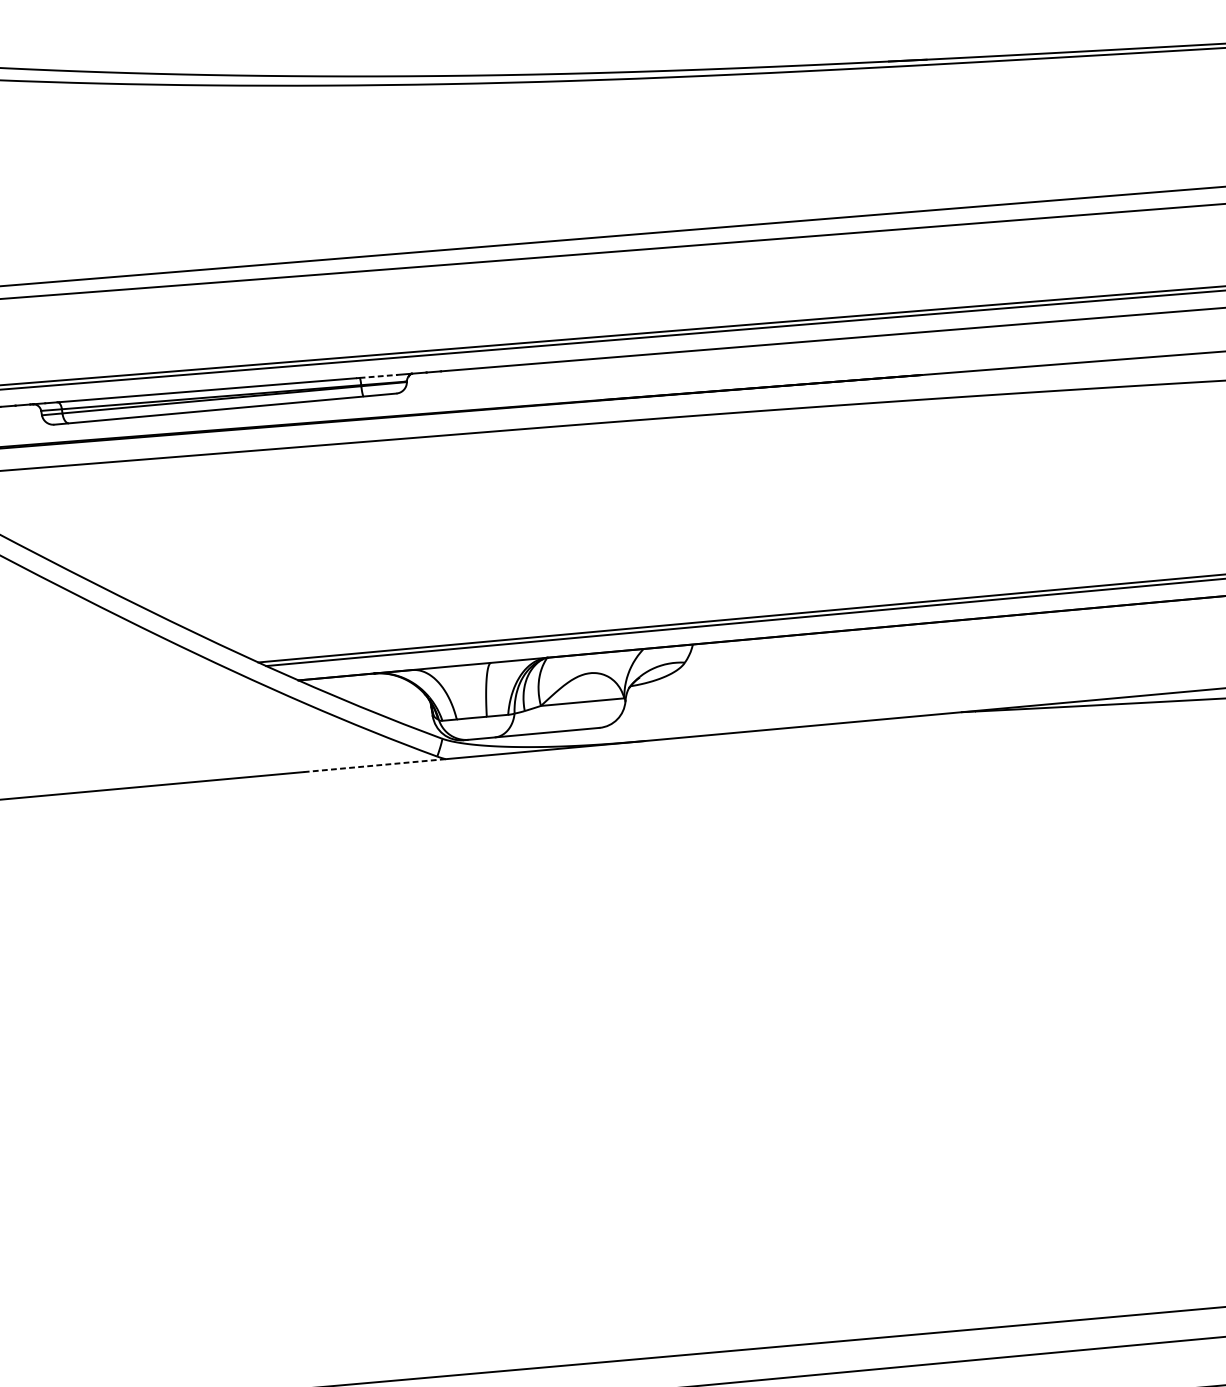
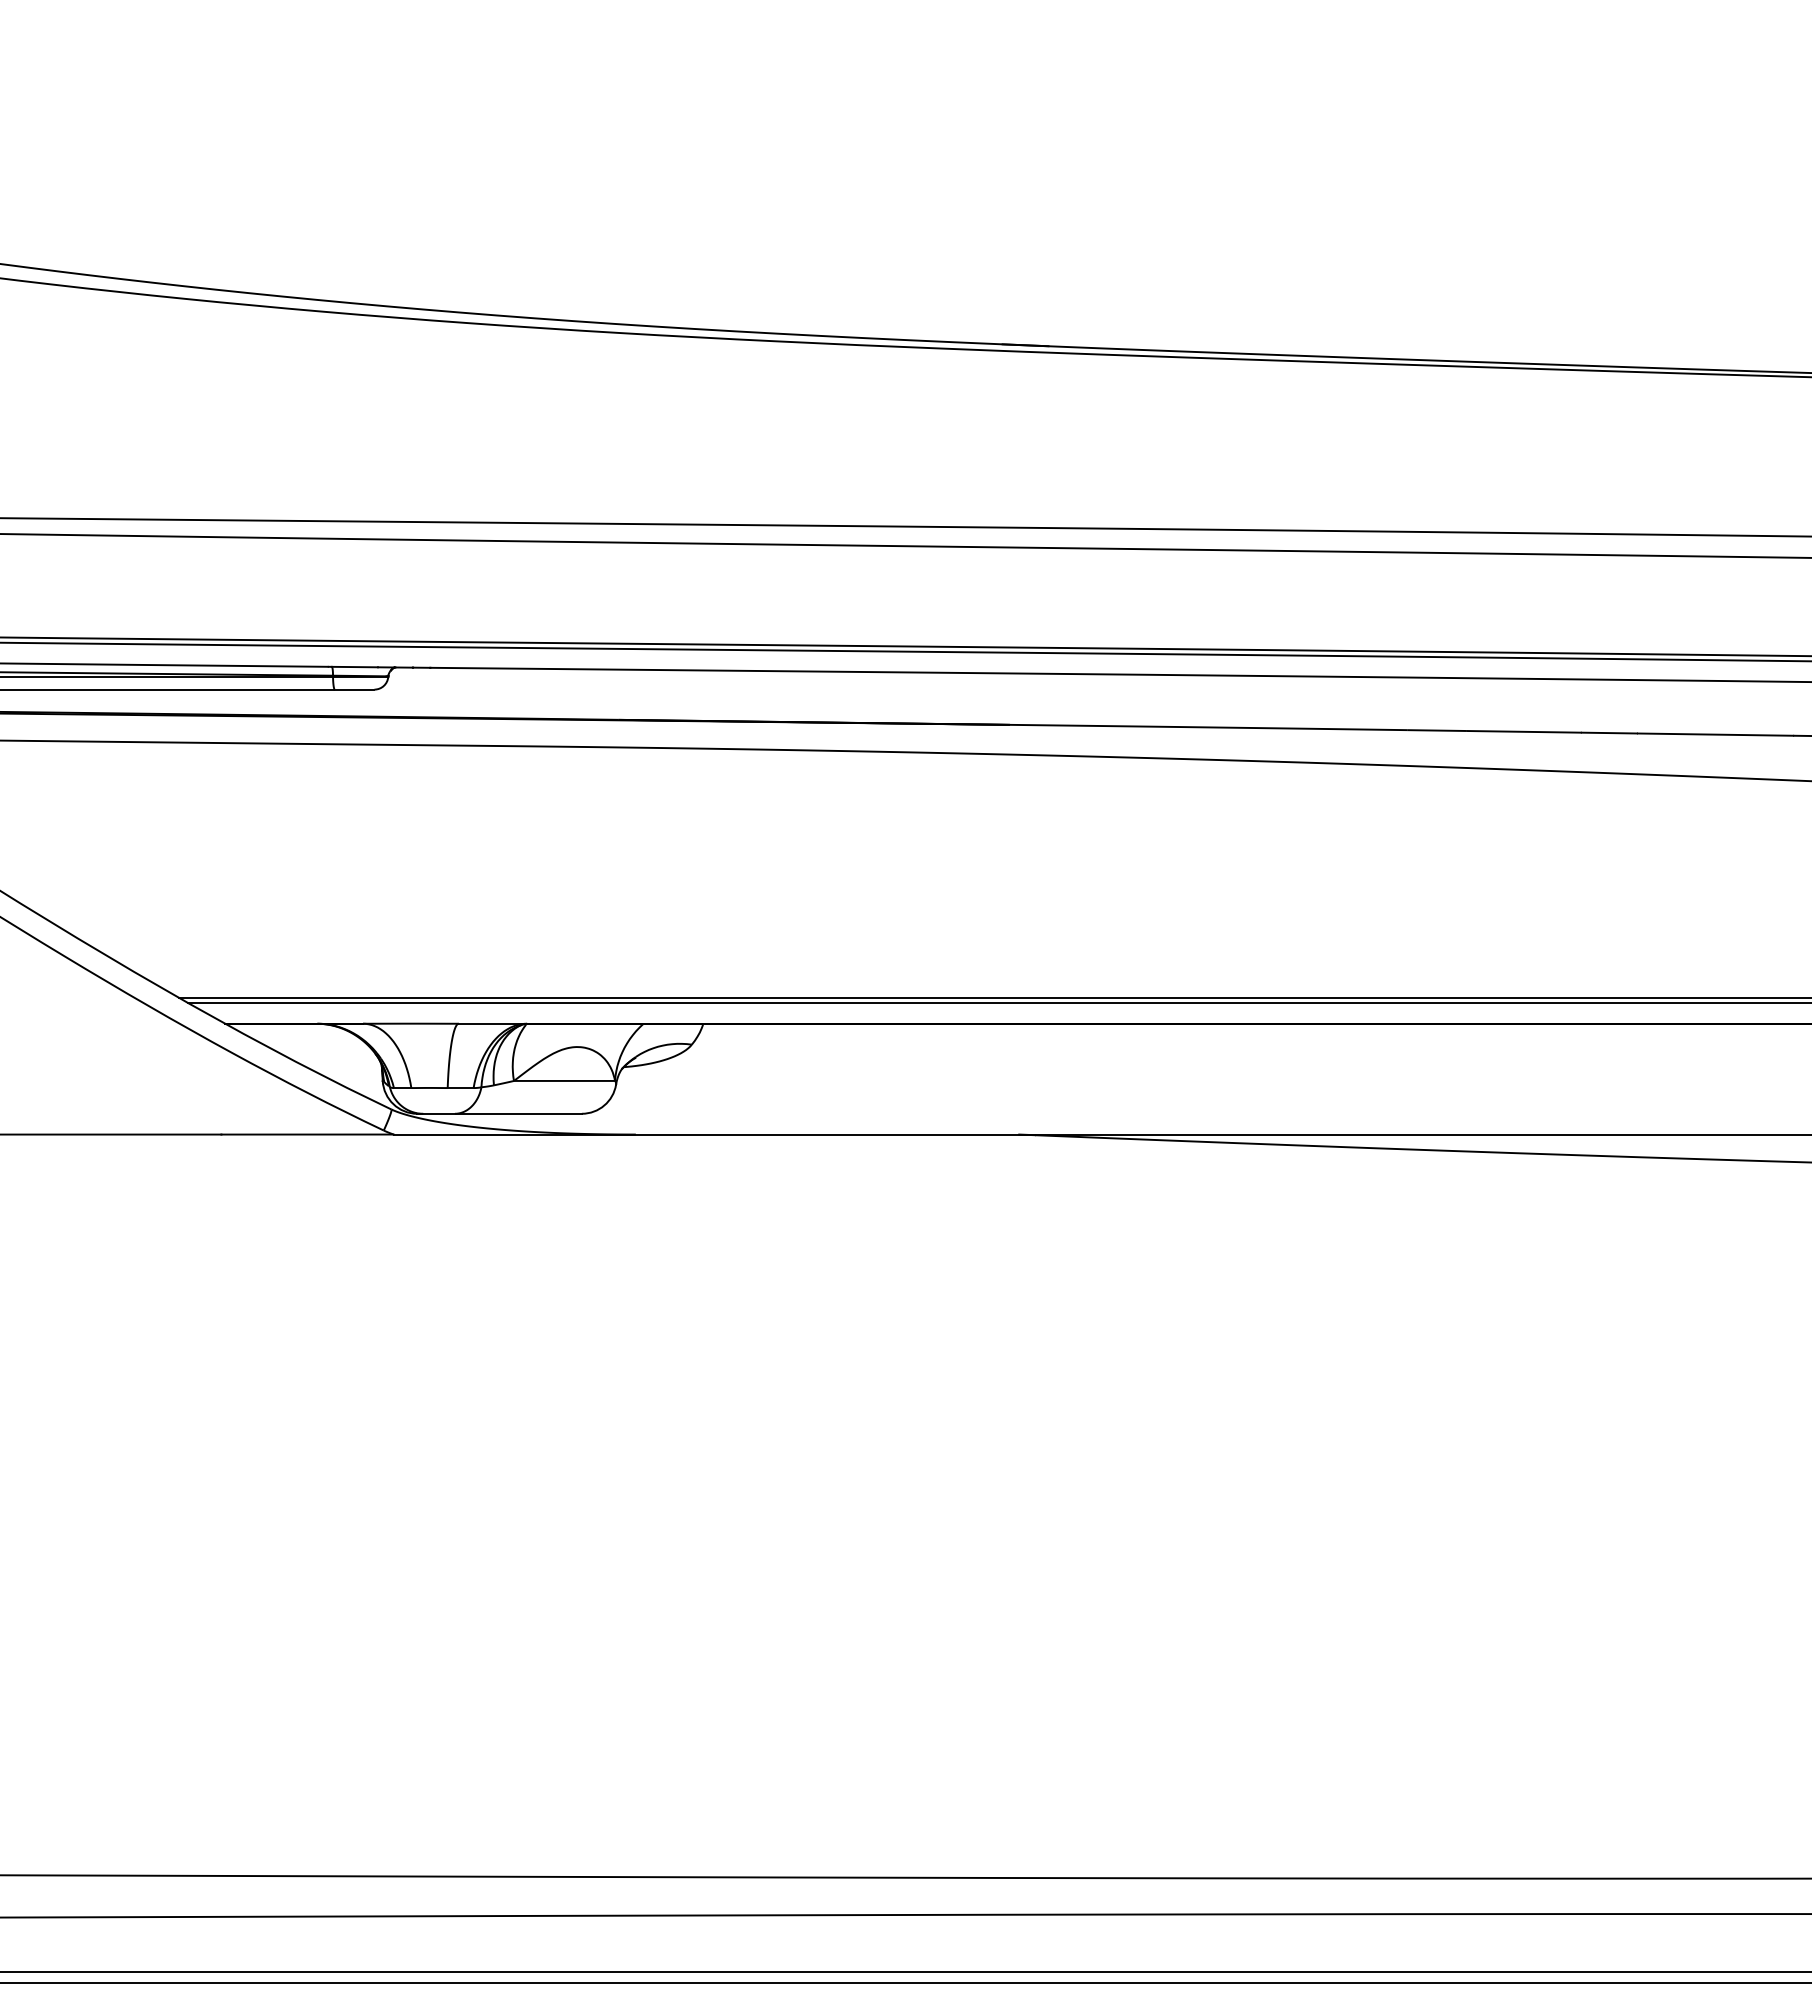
line: (379, 376) -> (355, 667), dashed -> solid
line: (374, 765) -> (307, 1134), dashed -> solid

